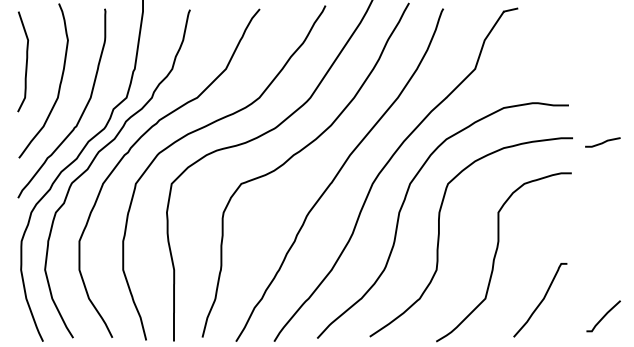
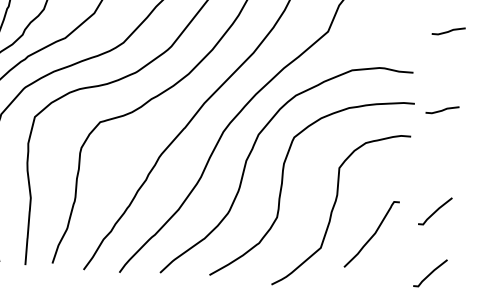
curve: (602, 58) -> (448, 31), added
curve: (603, 250) -> (435, 211), added
curve: (541, 300) -> (372, 234), moved

